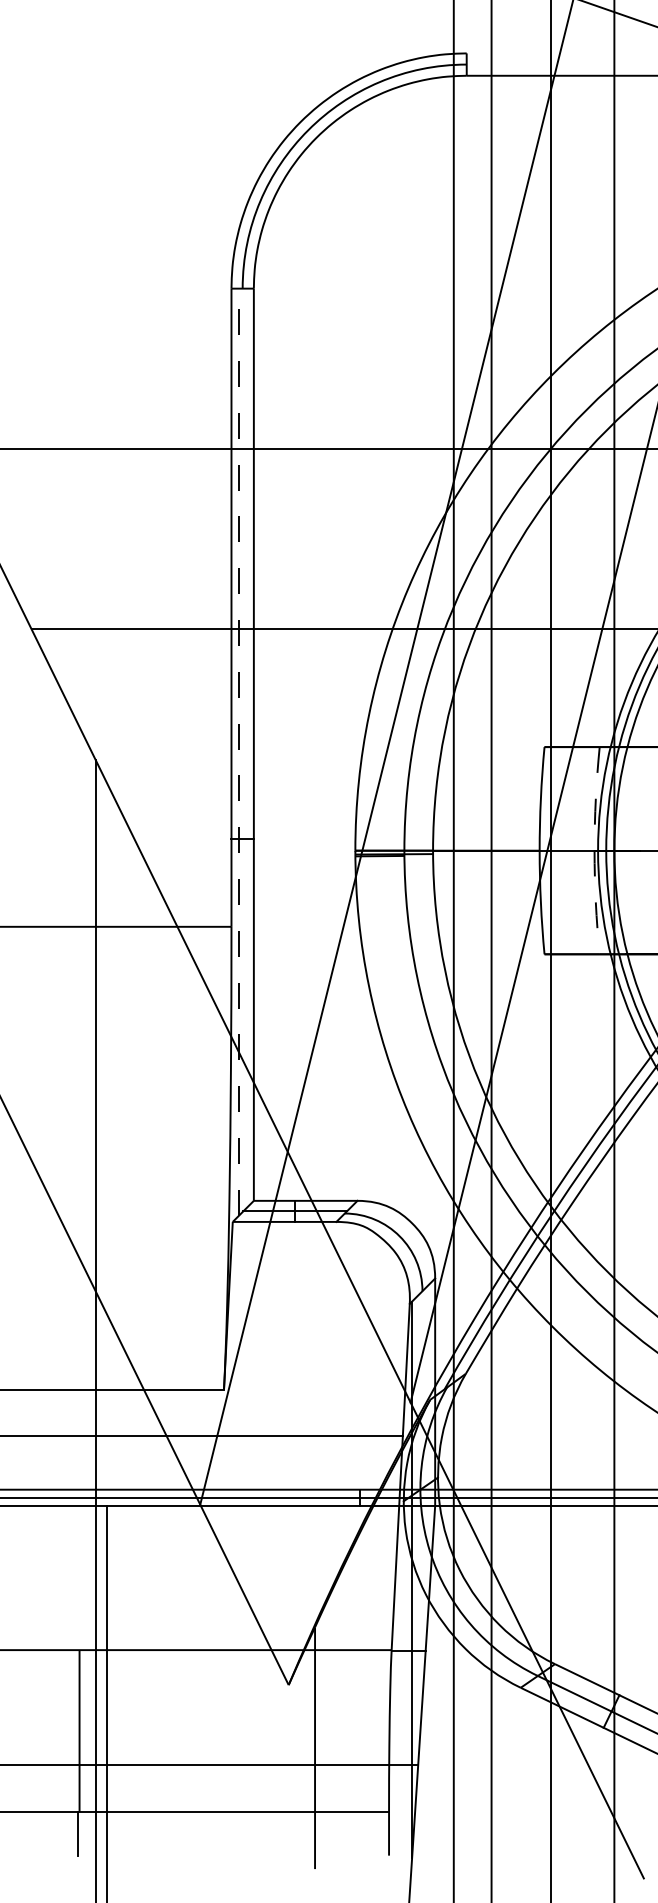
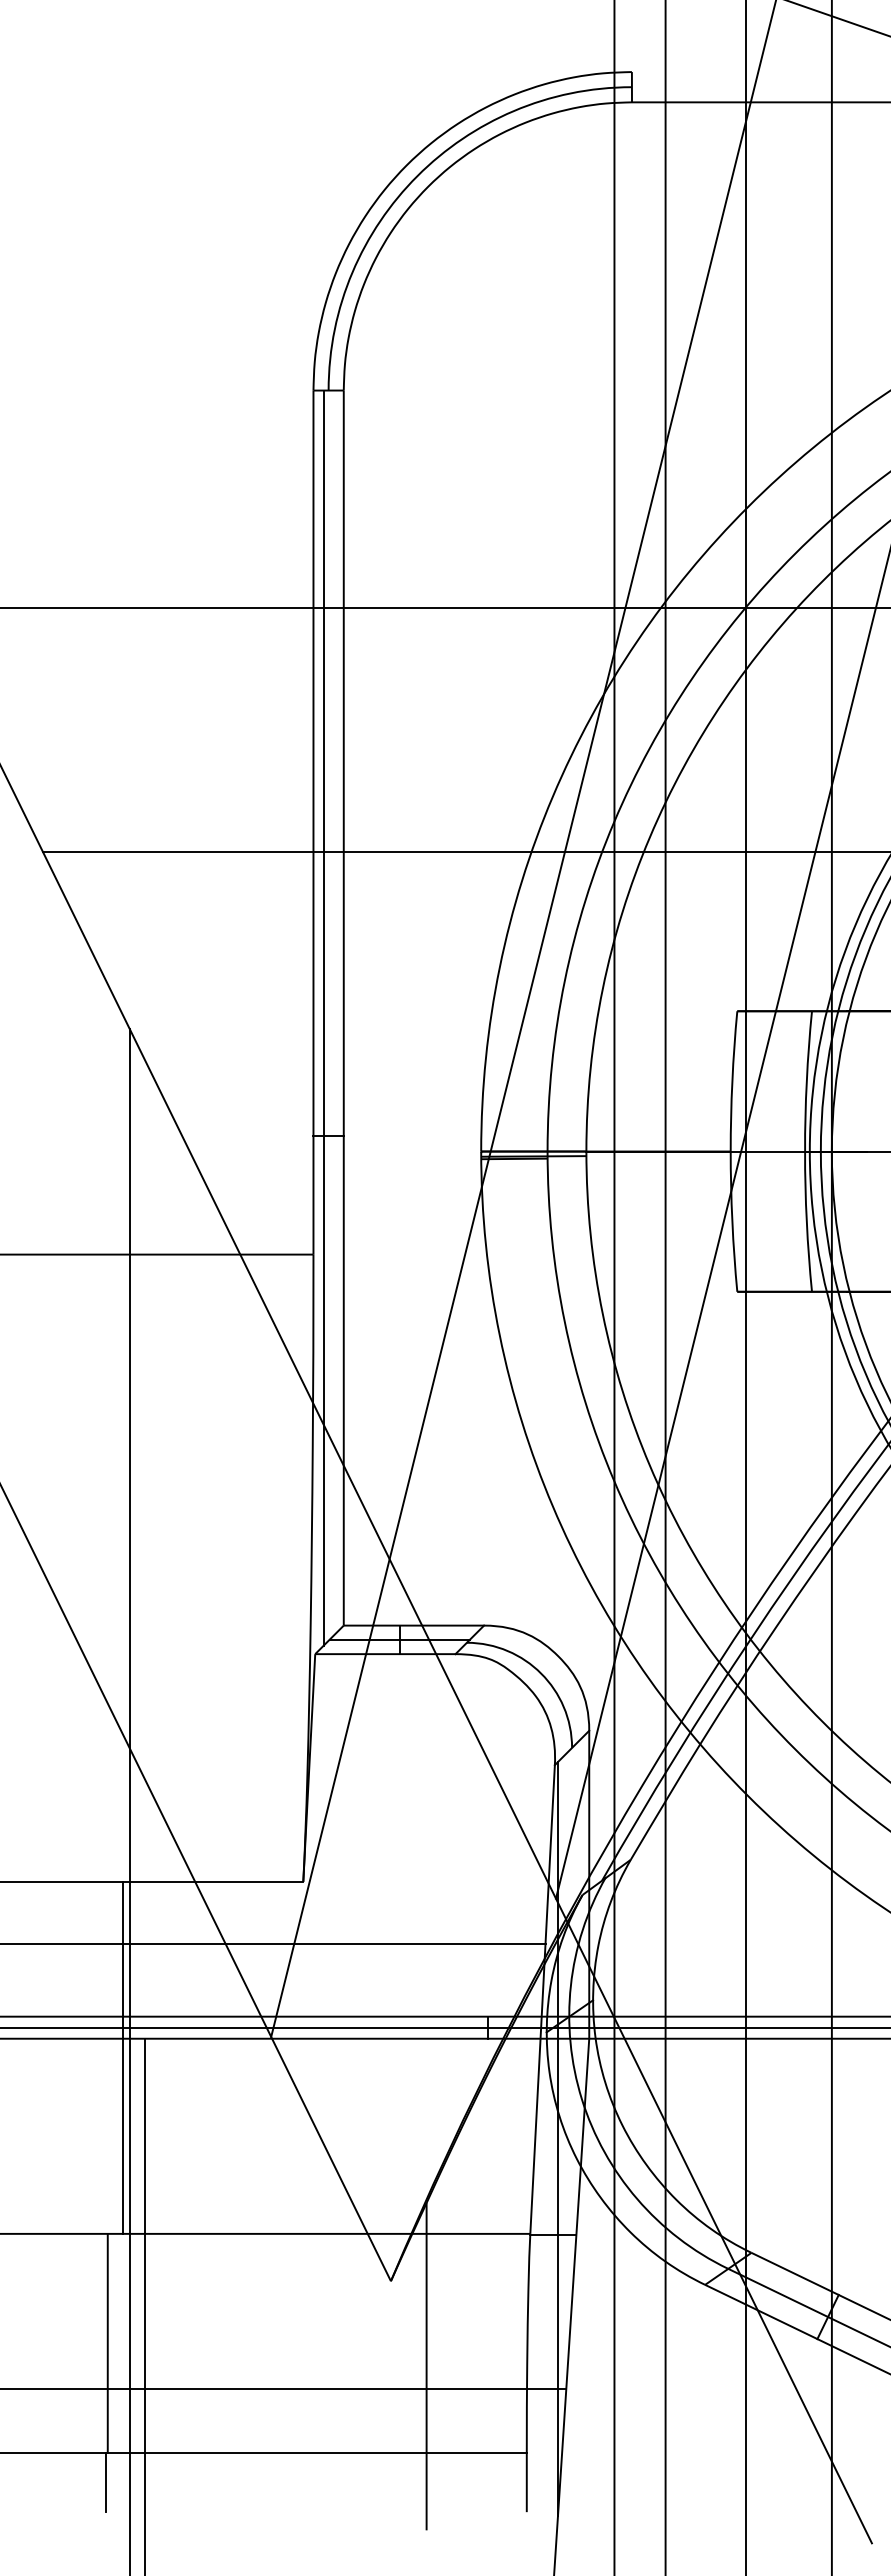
line: (238, 752) -> (323, 1018), dashed -> solid
arc: (594, 850) -> (805, 1151), dashed -> solid
line: (90, 1519) -> (122, 2057), added

